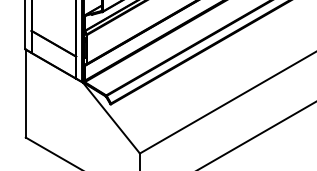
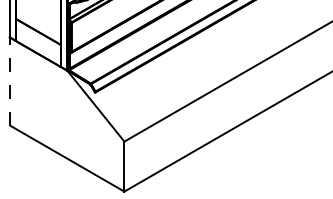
line: (26, 93) -> (10, 81), solid -> dashed

